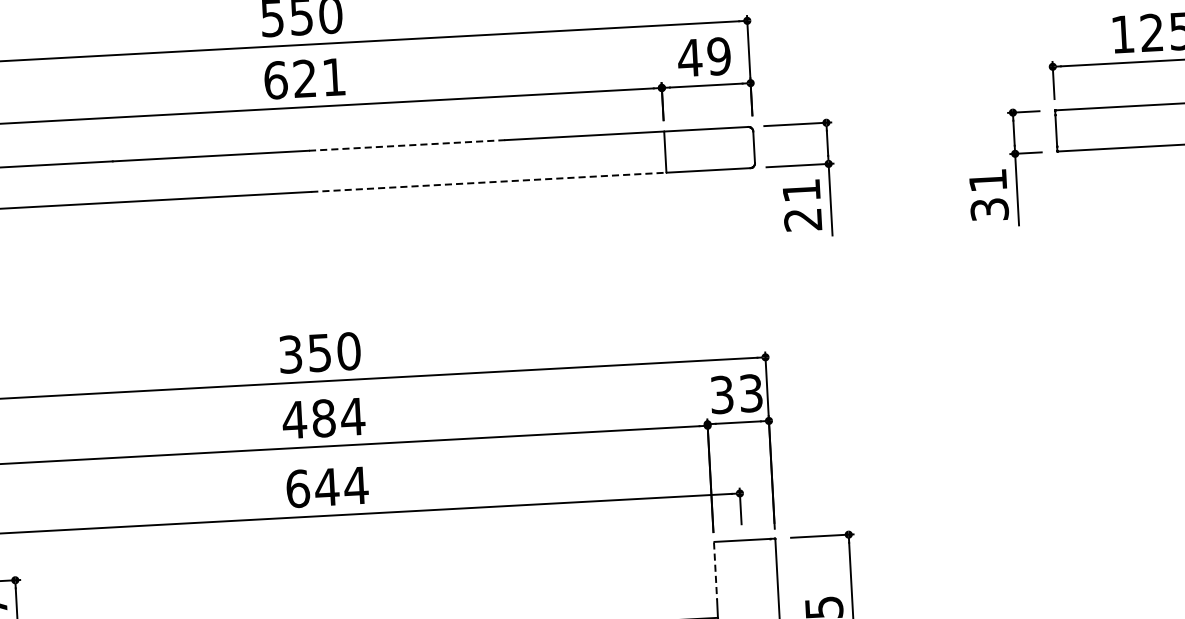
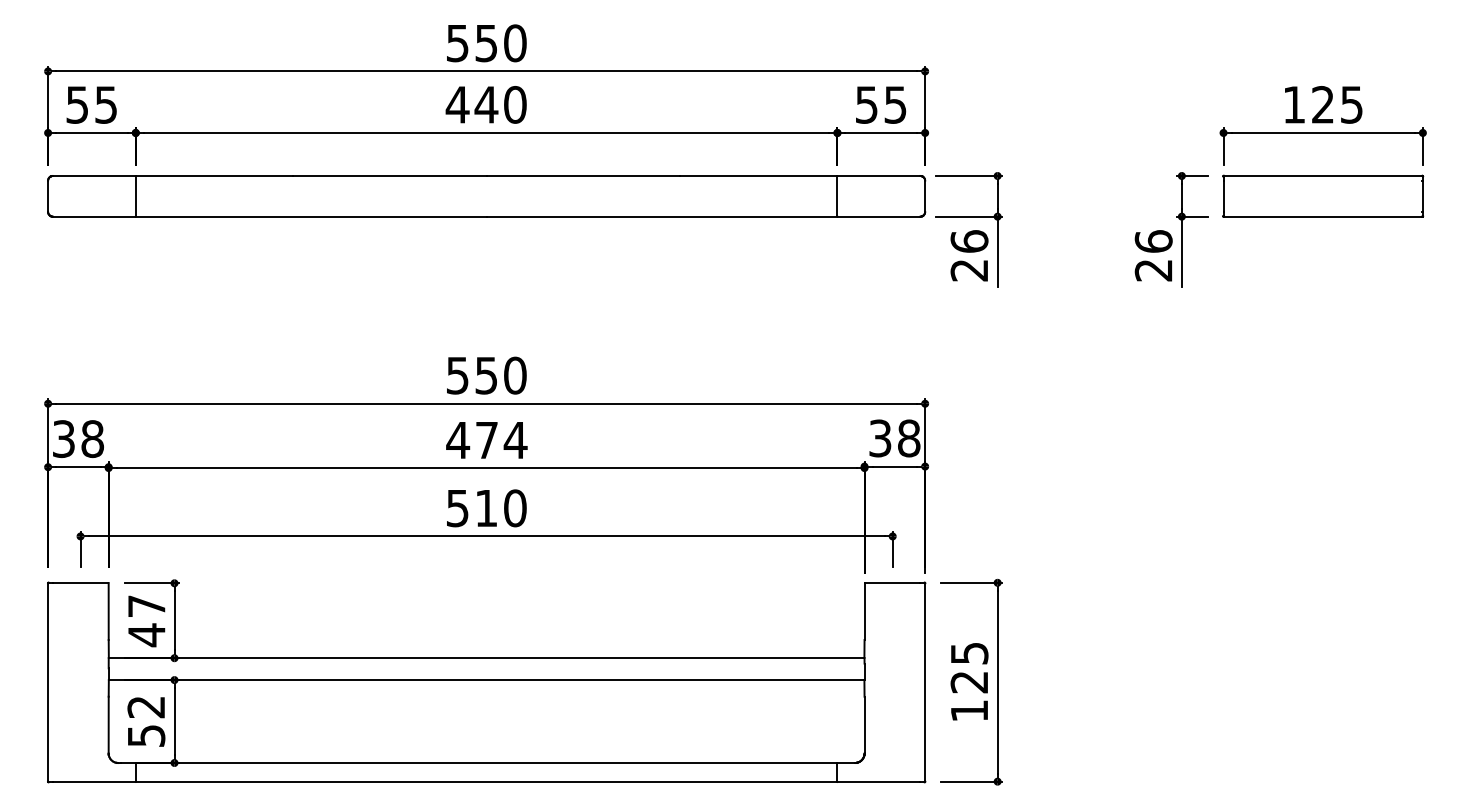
text: (703, 56) -> (880, 104), 49 -> 55
text: (303, 78) -> (485, 104), 621 -> 440
line: (407, 145) -> (583, 176), dashed -> solid
line: (489, 182) -> (662, 216), dashed -> solid
text: (801, 190) -> (969, 241), 21 -> 26
text: (988, 194) -> (1153, 255), 31 -> 26
text: (290, 353) -> (457, 374), 350 -> 550
text: (751, 393) -> (909, 438), 33 -> 38
text: (323, 418) -> (486, 440), 484 -> 474
text: (327, 487) -> (486, 508), 644 -> 510
line: (715, 572) -> (864, 612), dashed -> solid

